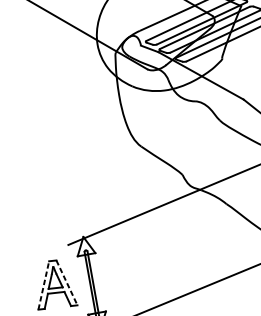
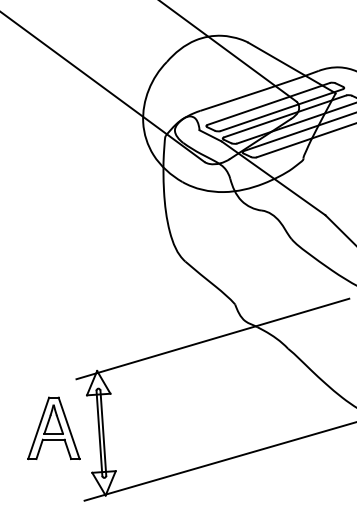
line: (67, 282) -> (69, 428), dashed -> solid
line: (43, 284) -> (38, 427), dashed -> solid

